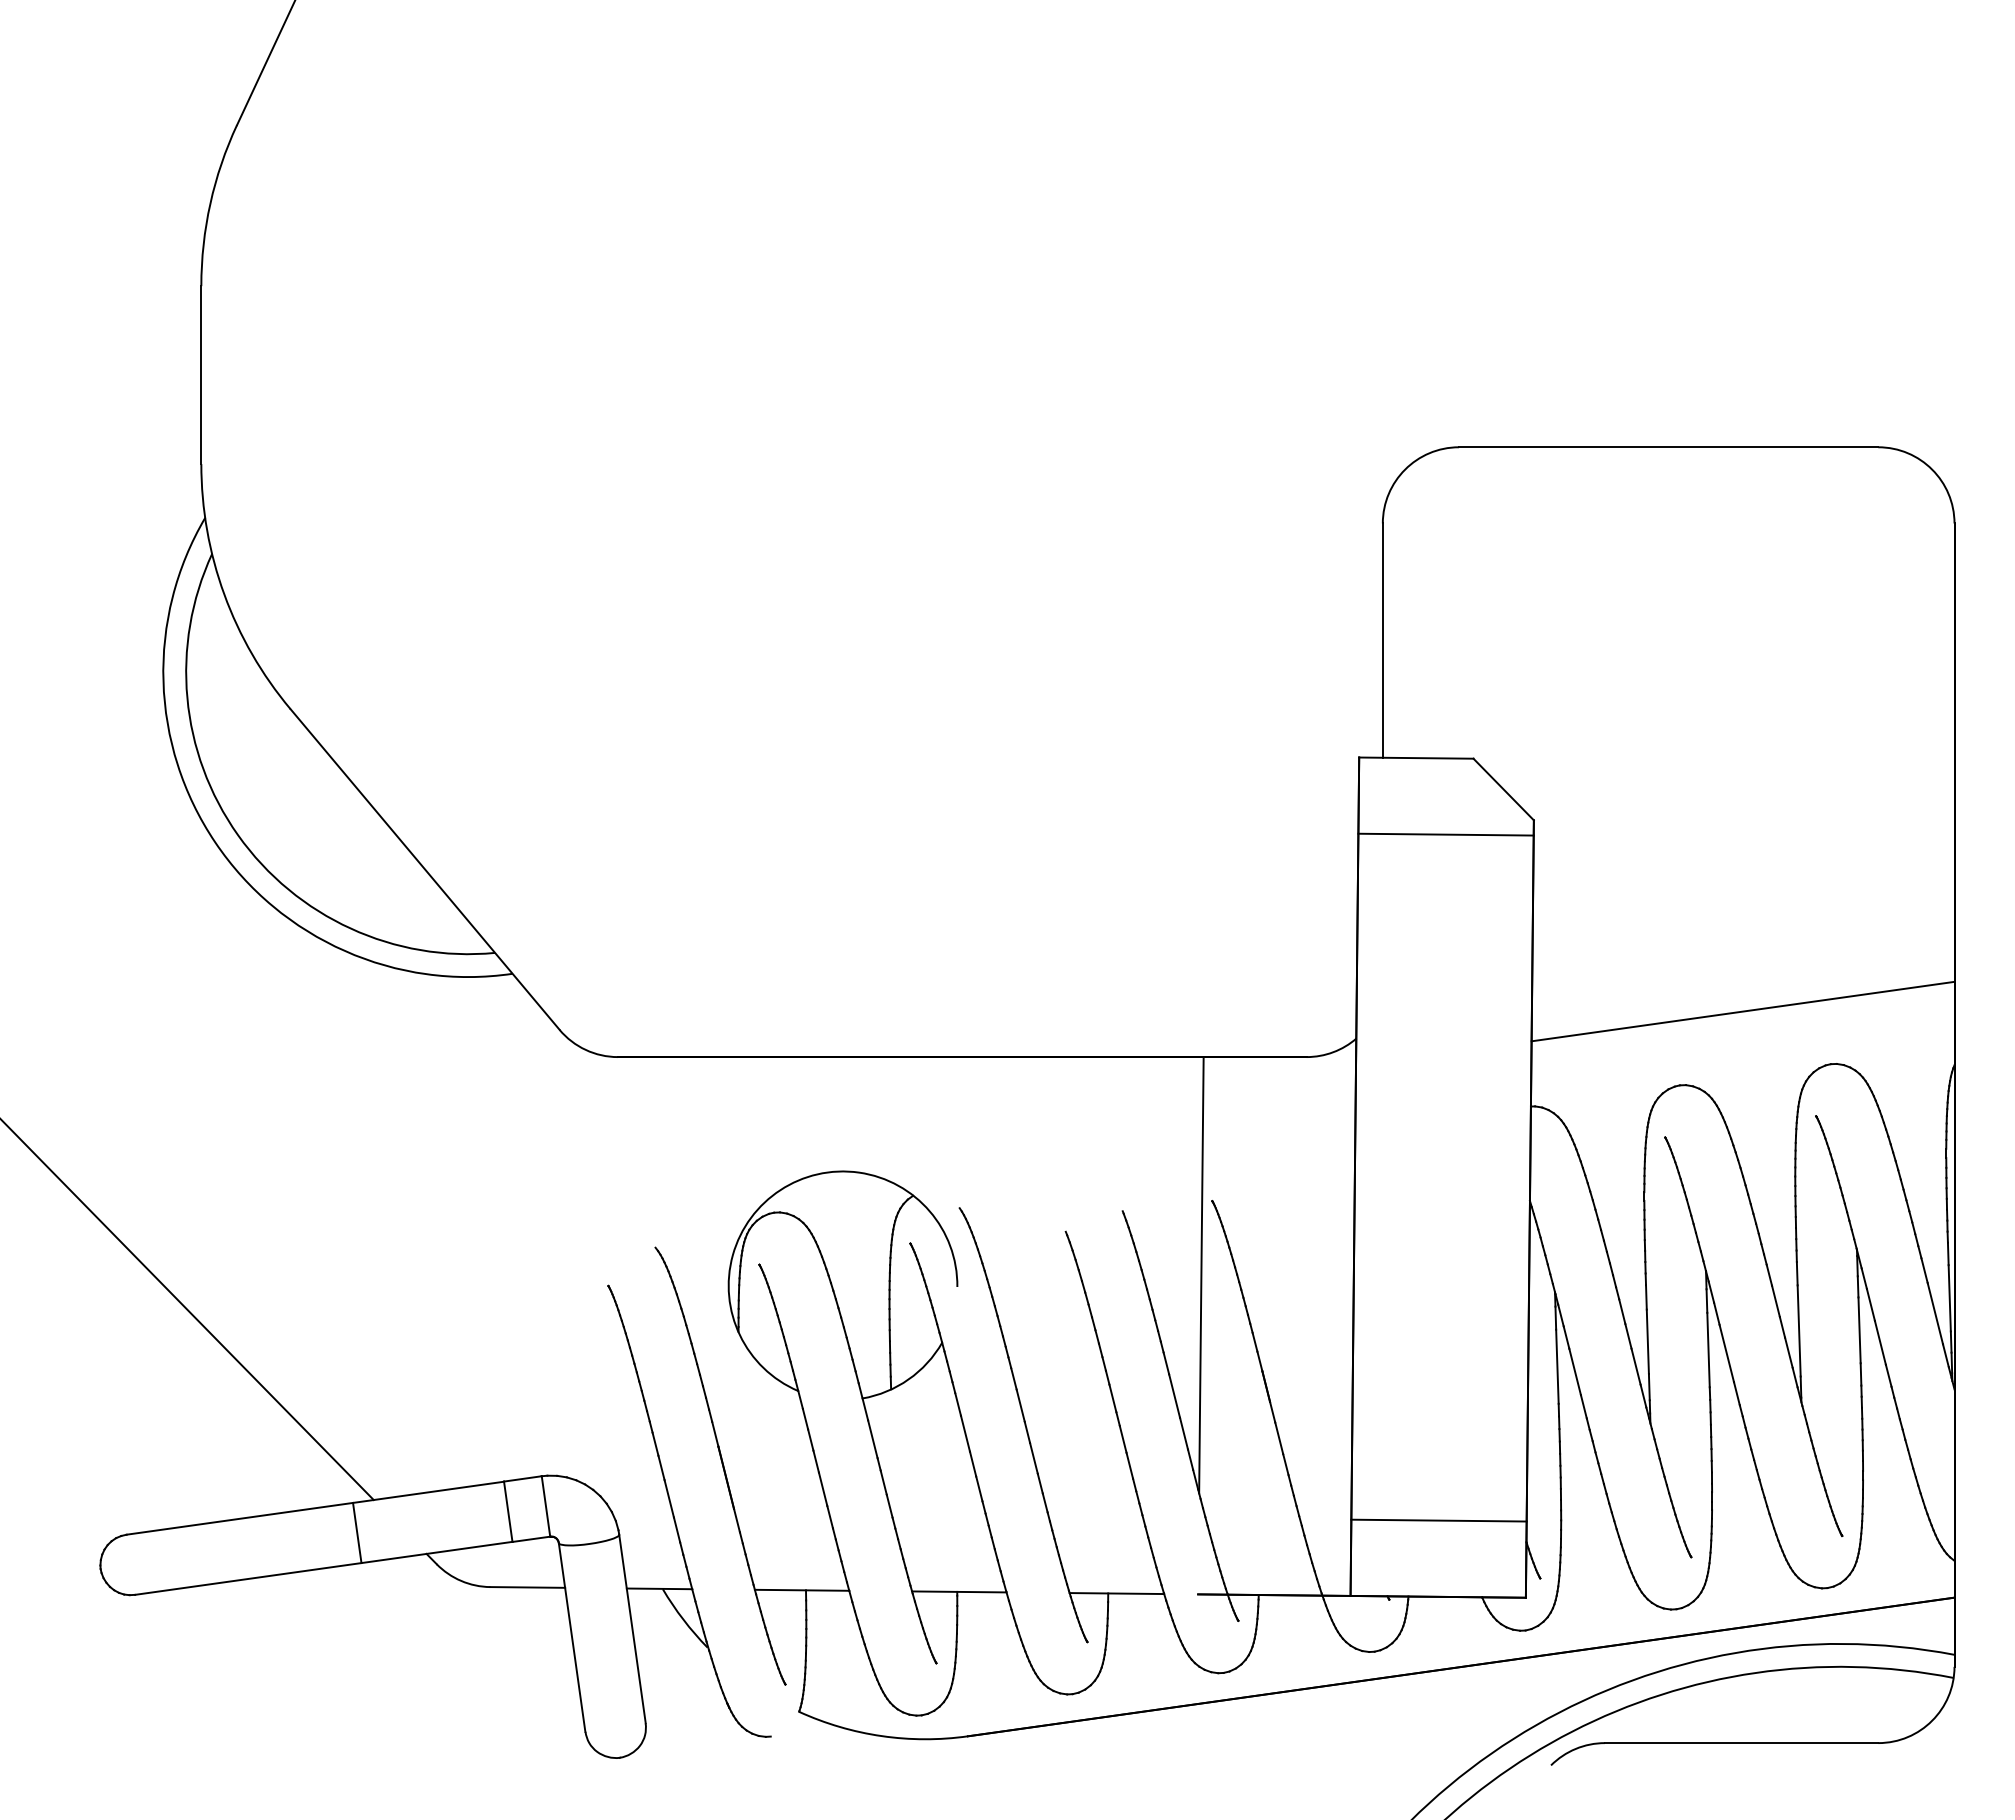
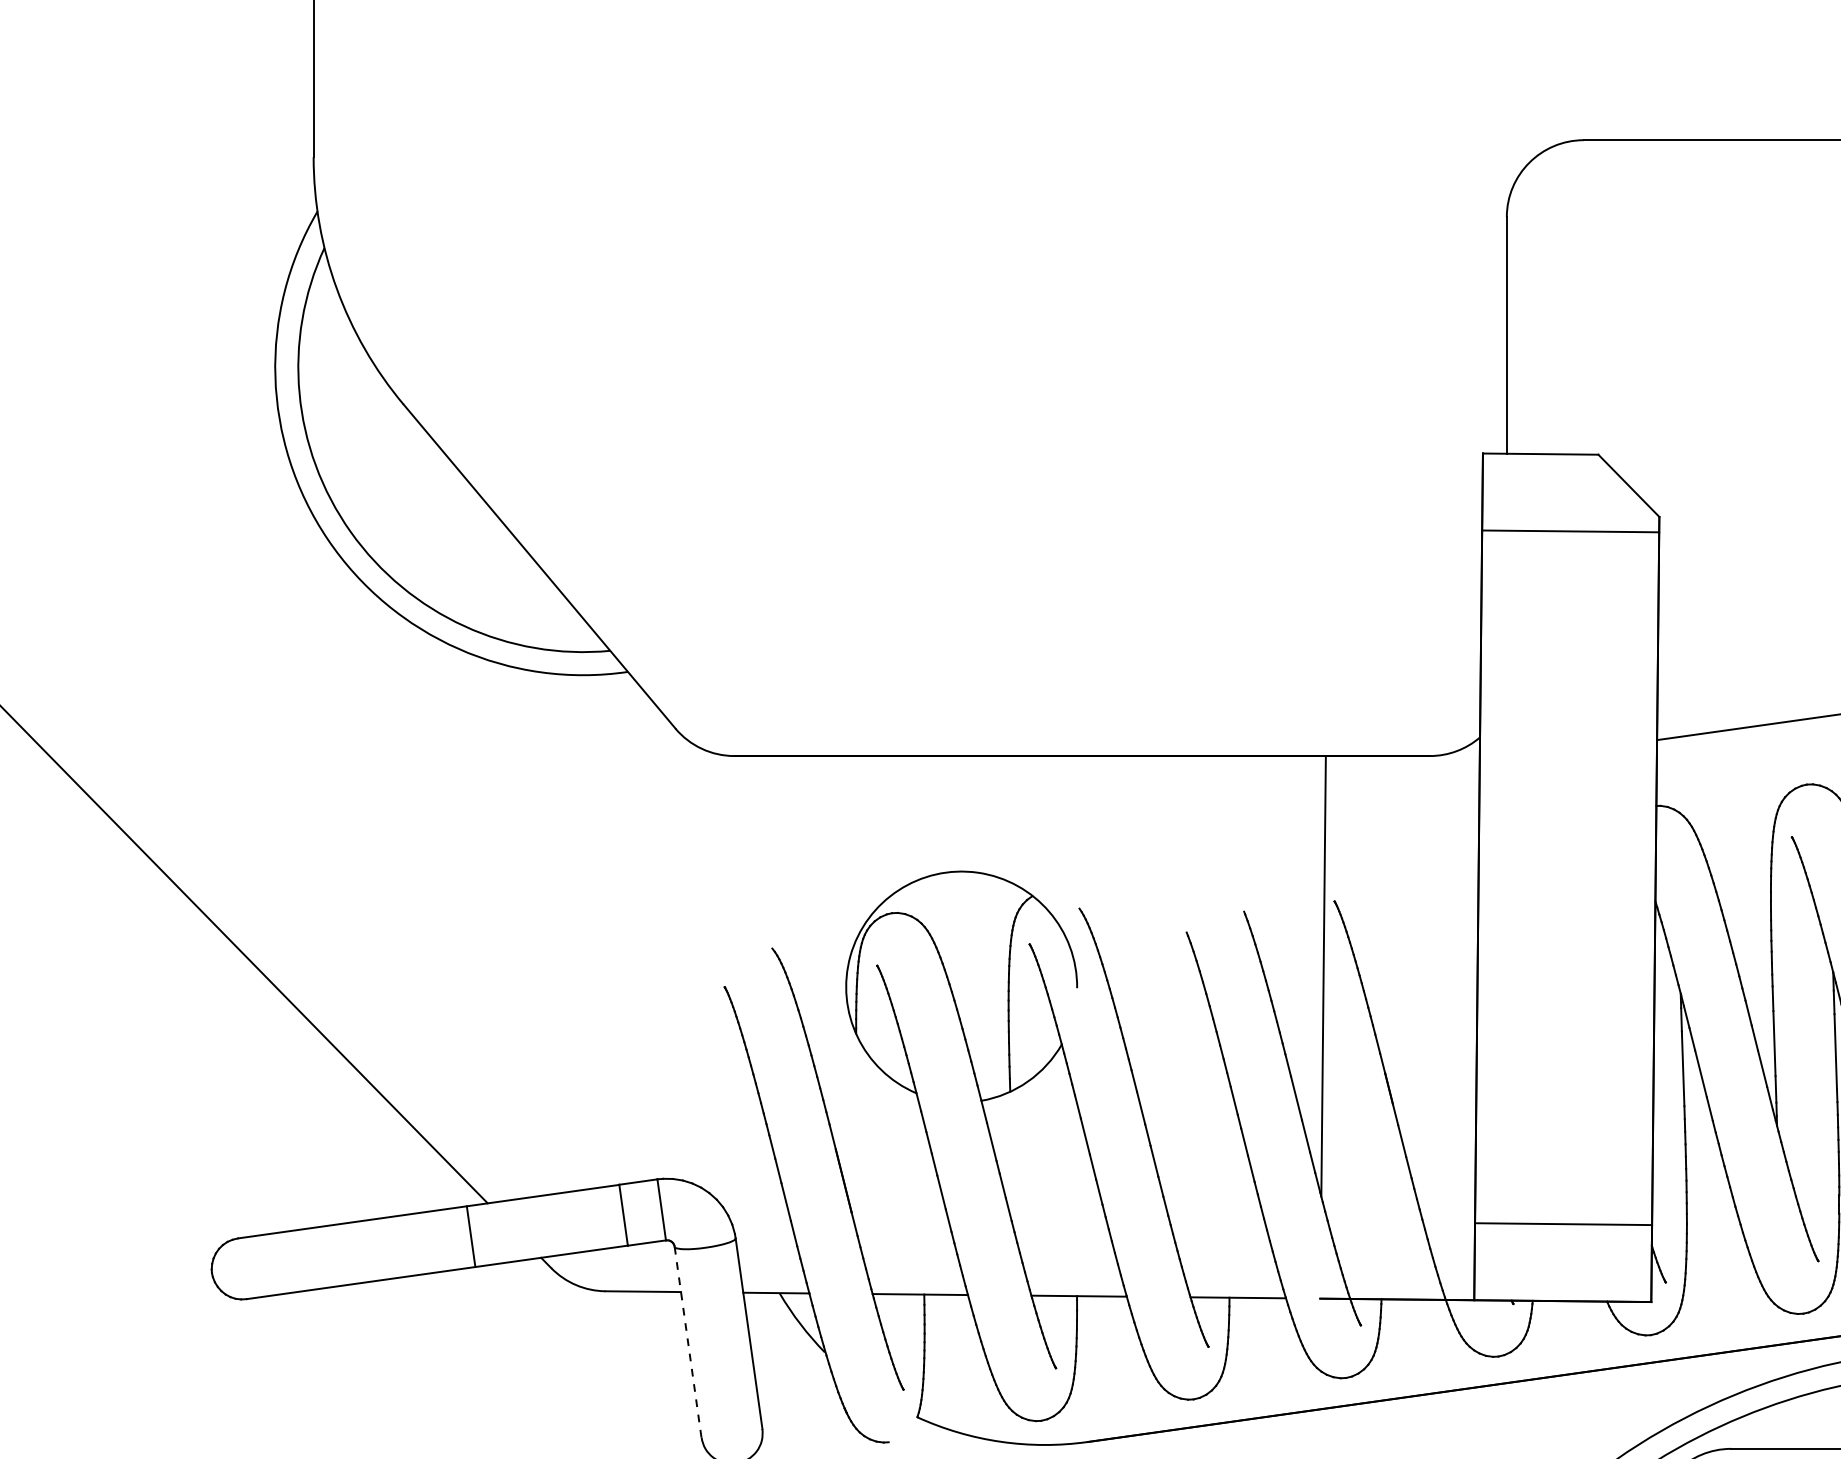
line: (572, 1637) -> (688, 1342), solid -> dashed

